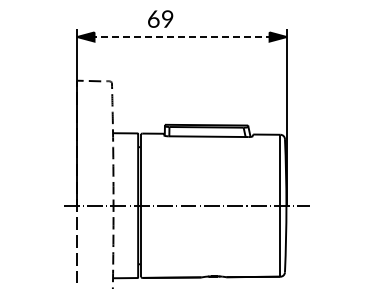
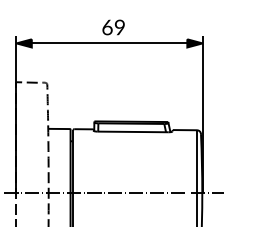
text: (160, 18) -> (113, 26), moved
line: (182, 37) -> (109, 43), dashed -> solid

